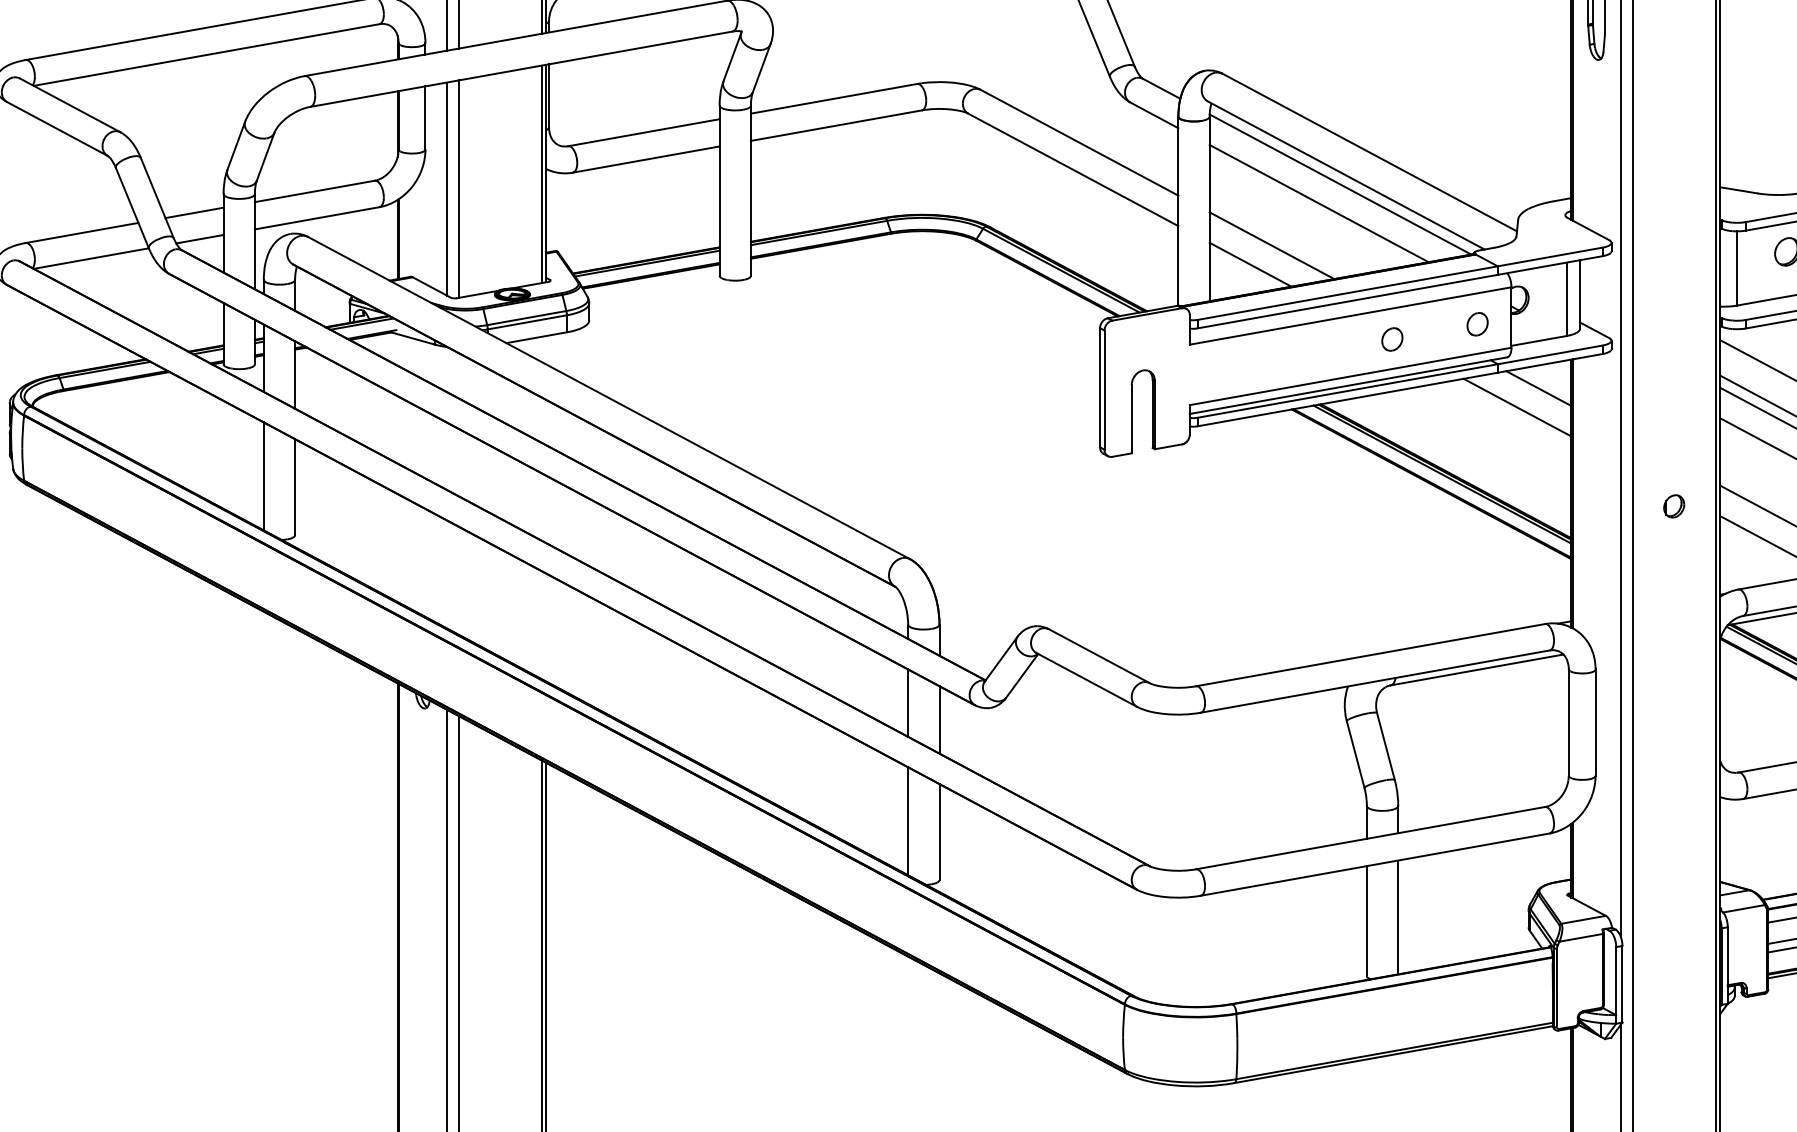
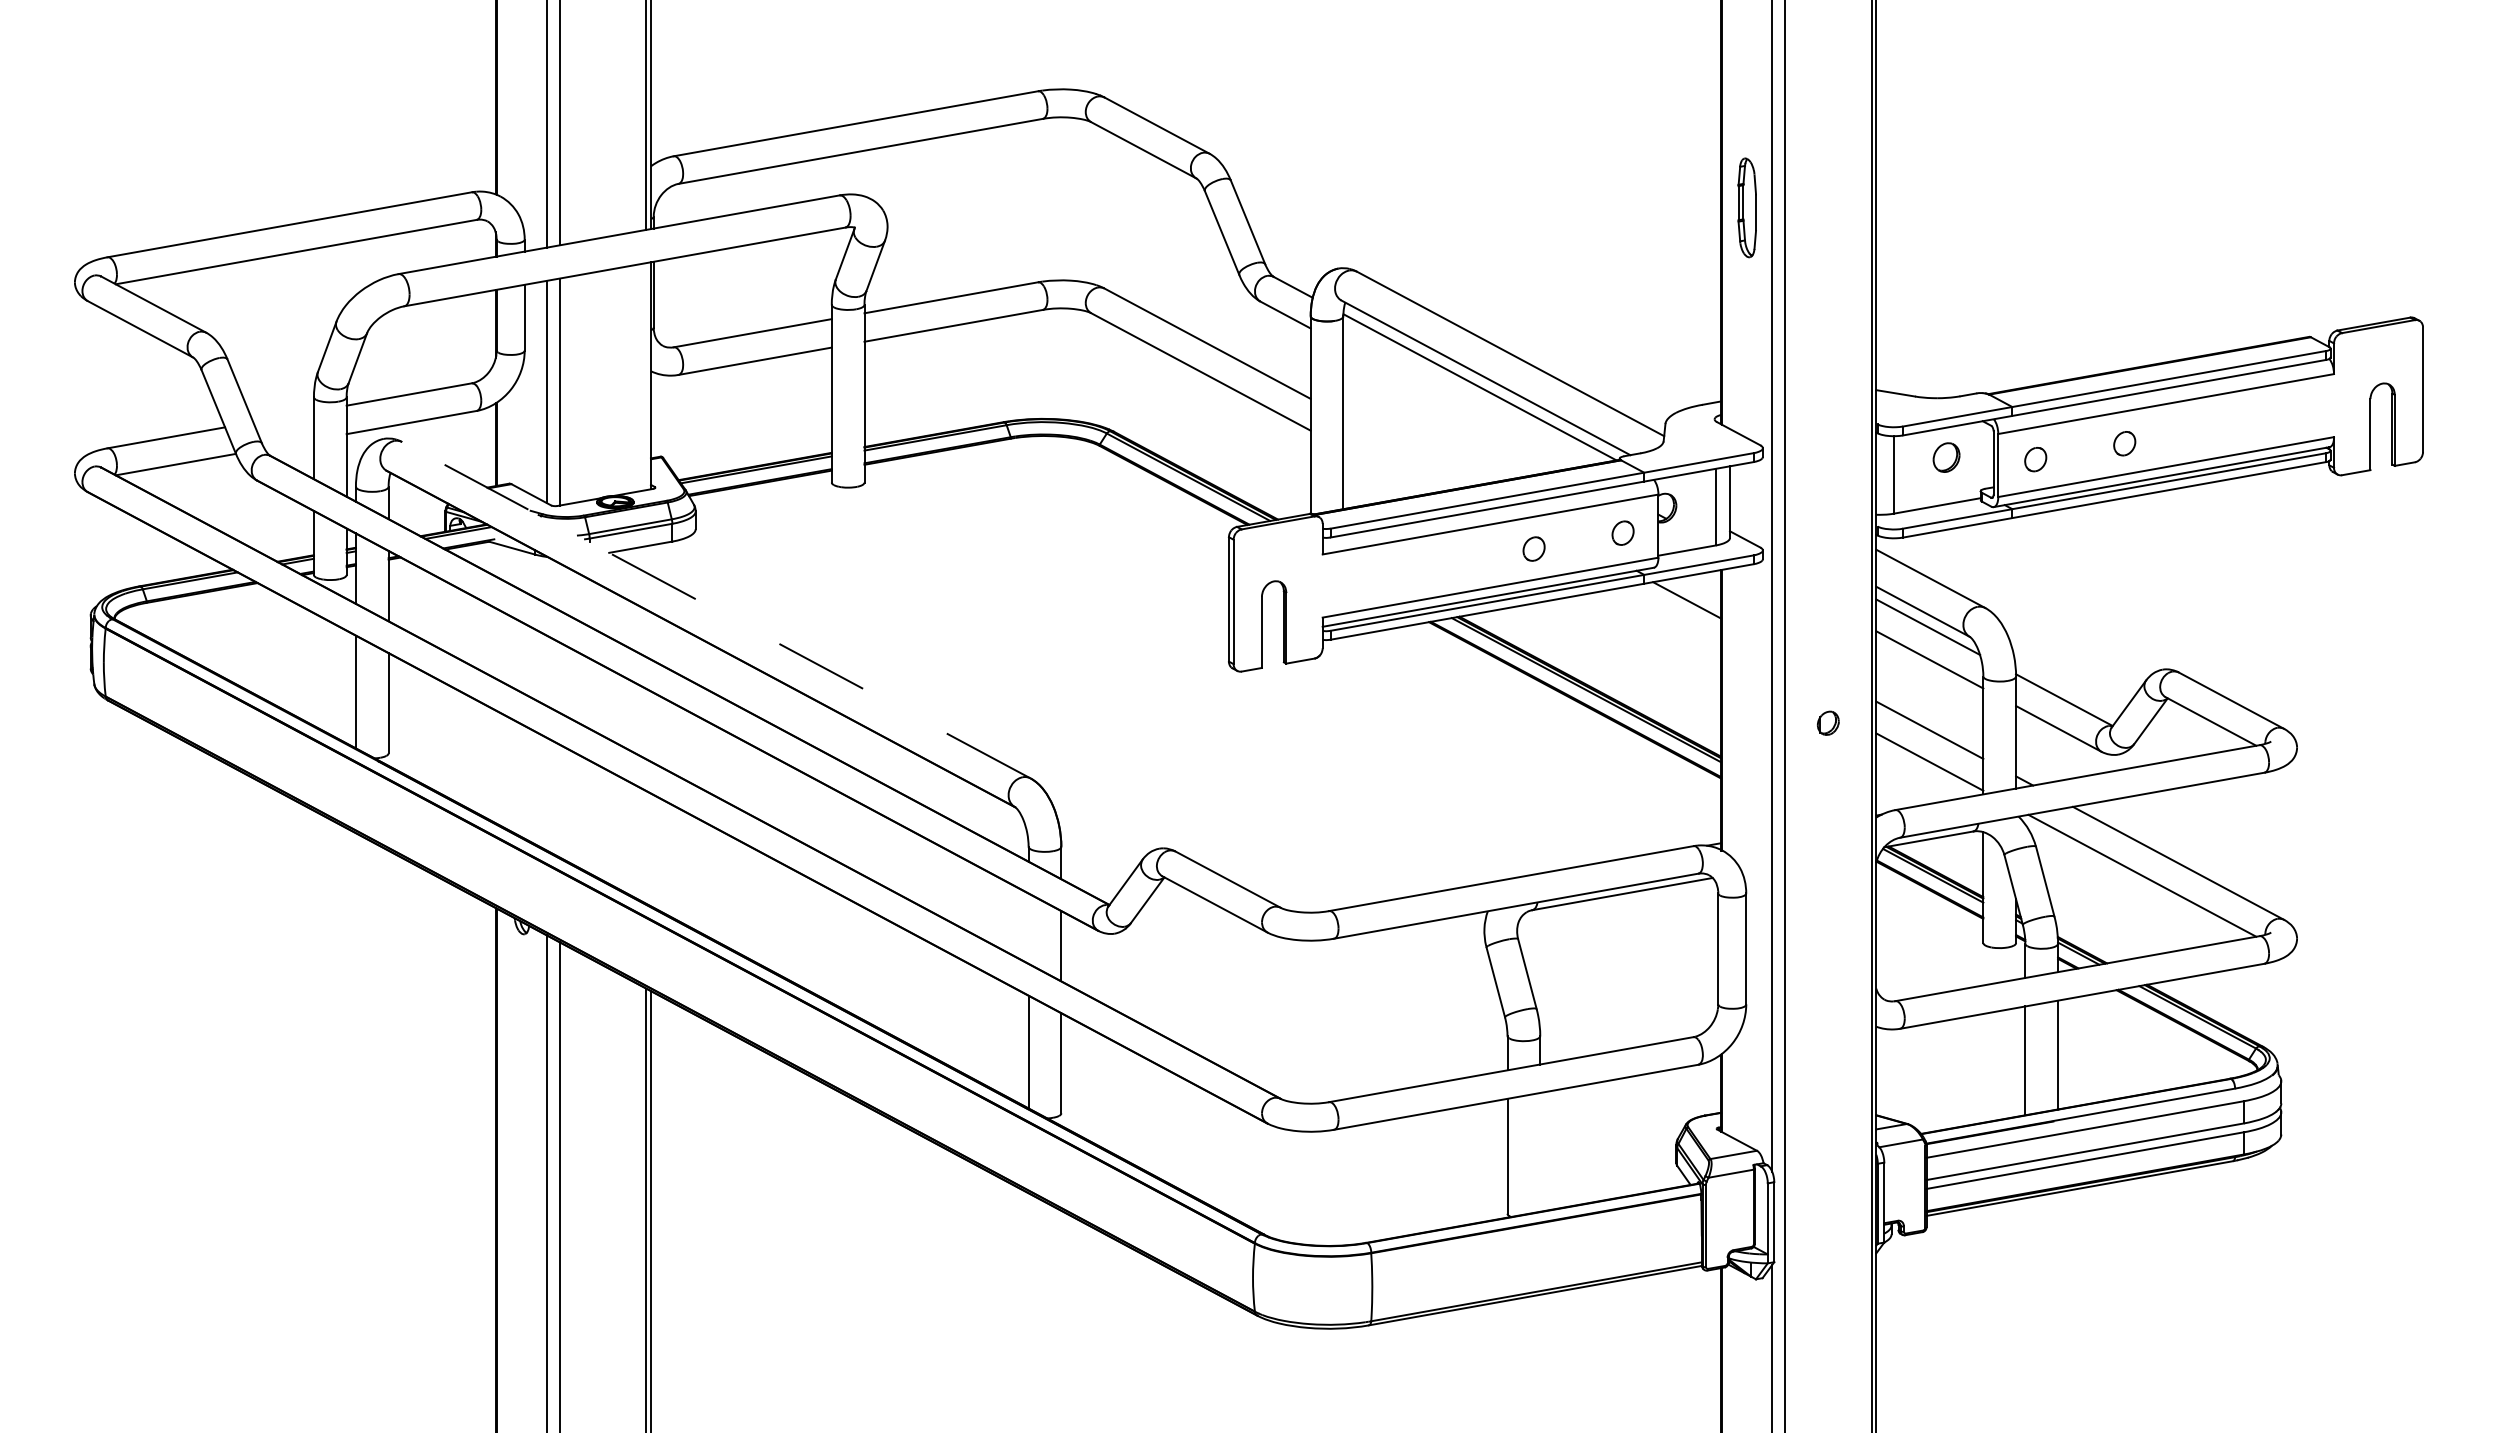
line: (542, 174) -> (646, 376), removed
line: (1318, 203) -> (1457, 407), removed
line: (194, 212) -> (283, 416), removed
line: (199, 238) -> (288, 443), removed
line: (1272, 246) -> (1408, 451), removed
line: (1250, 265) -> (1385, 471), removed
line: (608, 397) -> (715, 609), solid -> dashed
line: (1517, 407) -> (1664, 620), removed
line: (908, 702) -> (1028, 928), removed
line: (1398, 916) -> (1540, 1151), removed

